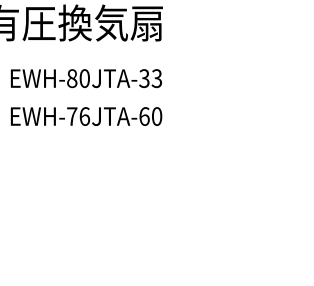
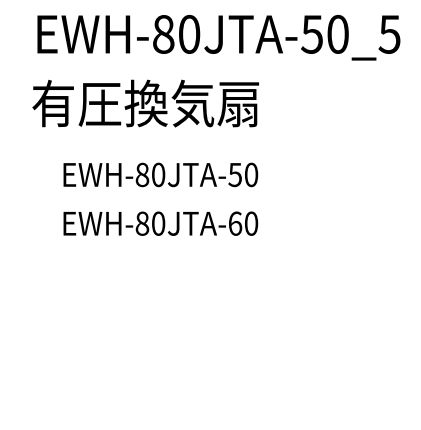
text: (150, 78) -> (243, 174), EWH-80JTA-33 -> EWH-80JTA-50
text: (78, 116) -> (150, 223), EWH-76JTA-60 -> EWH-80JTA-60

